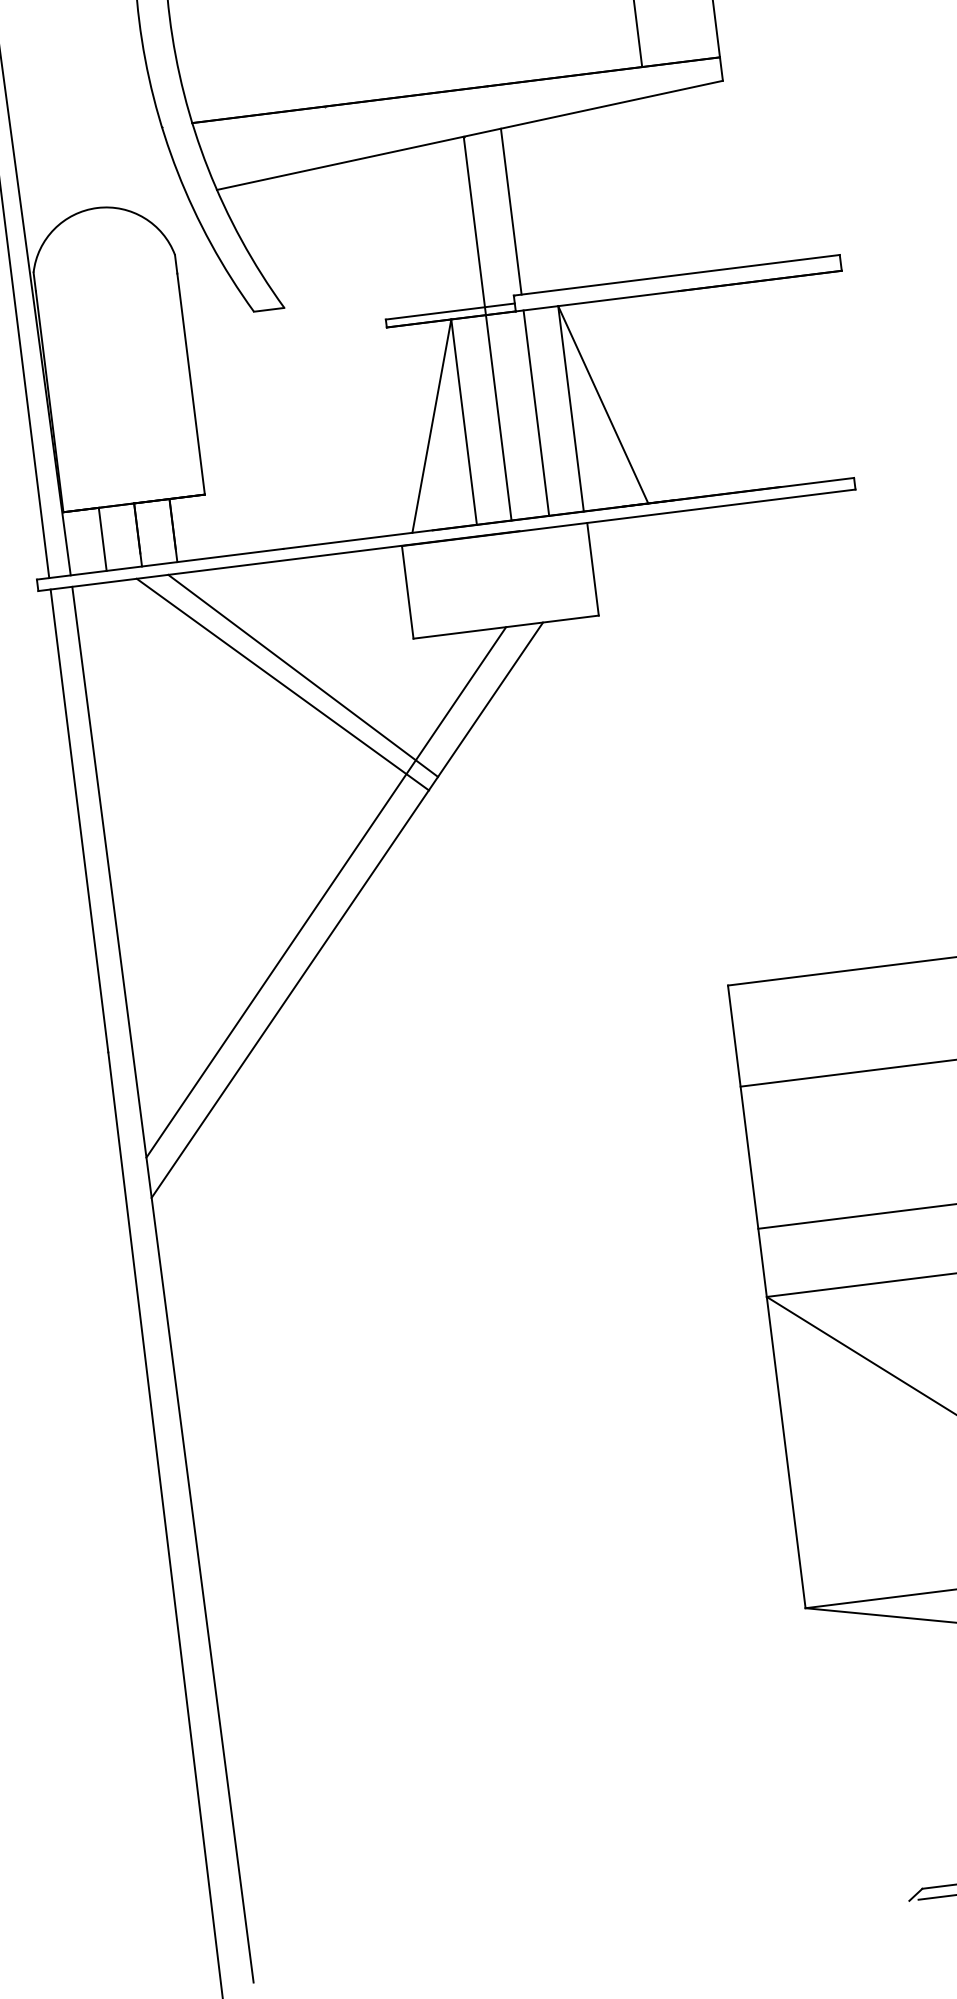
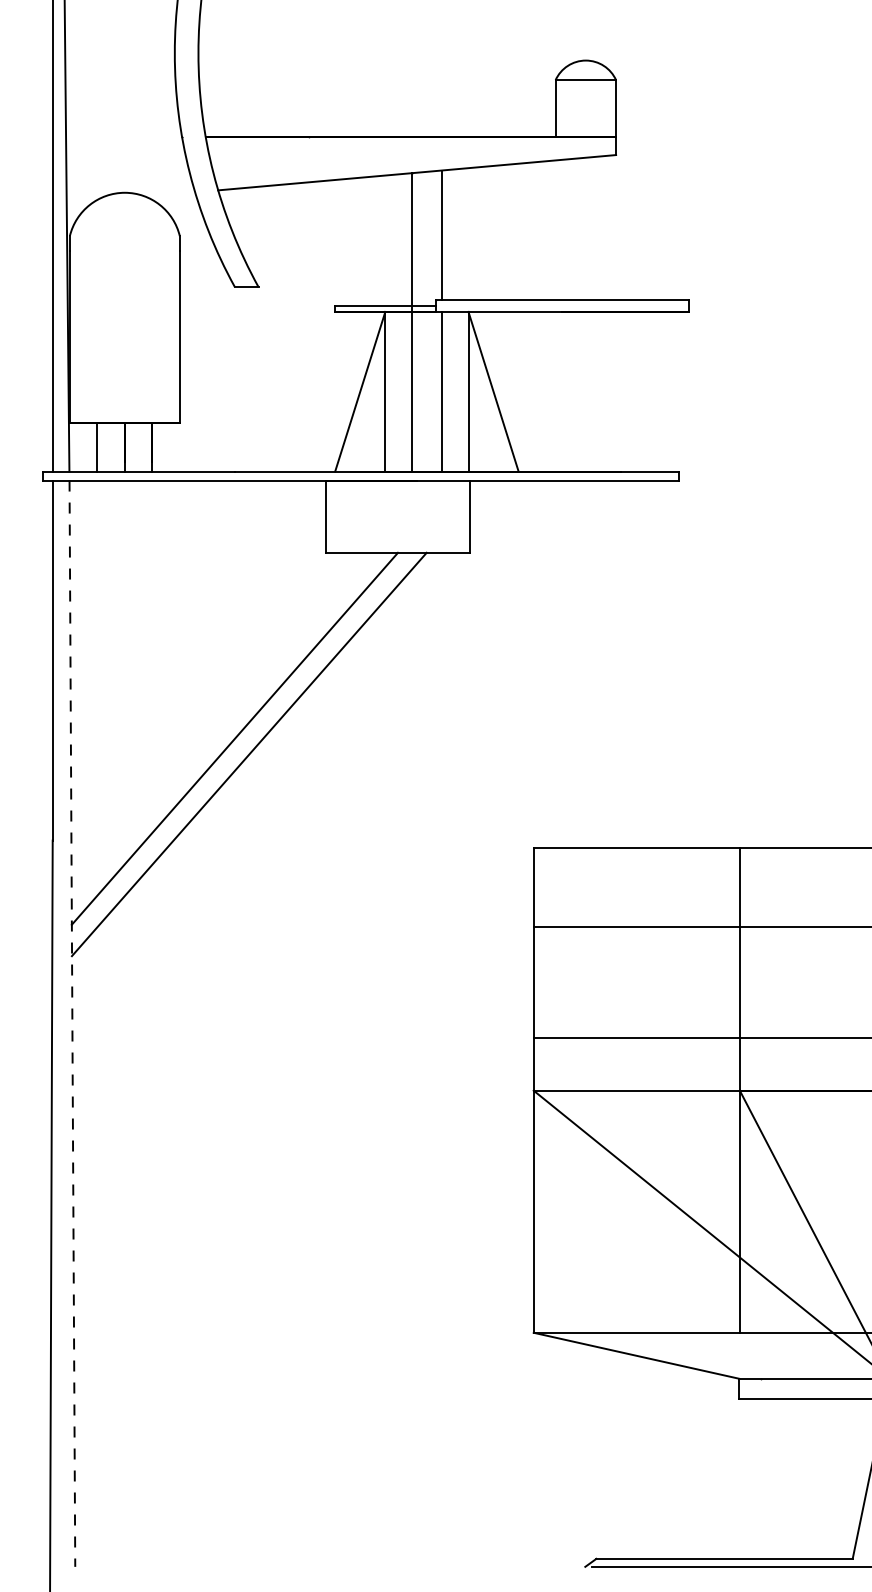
line: (302, 675) -> (237, 570), removed
line: (282, 684) -> (221, 575), removed
line: (163, 1285) -> (72, 1024), solid -> dashed

